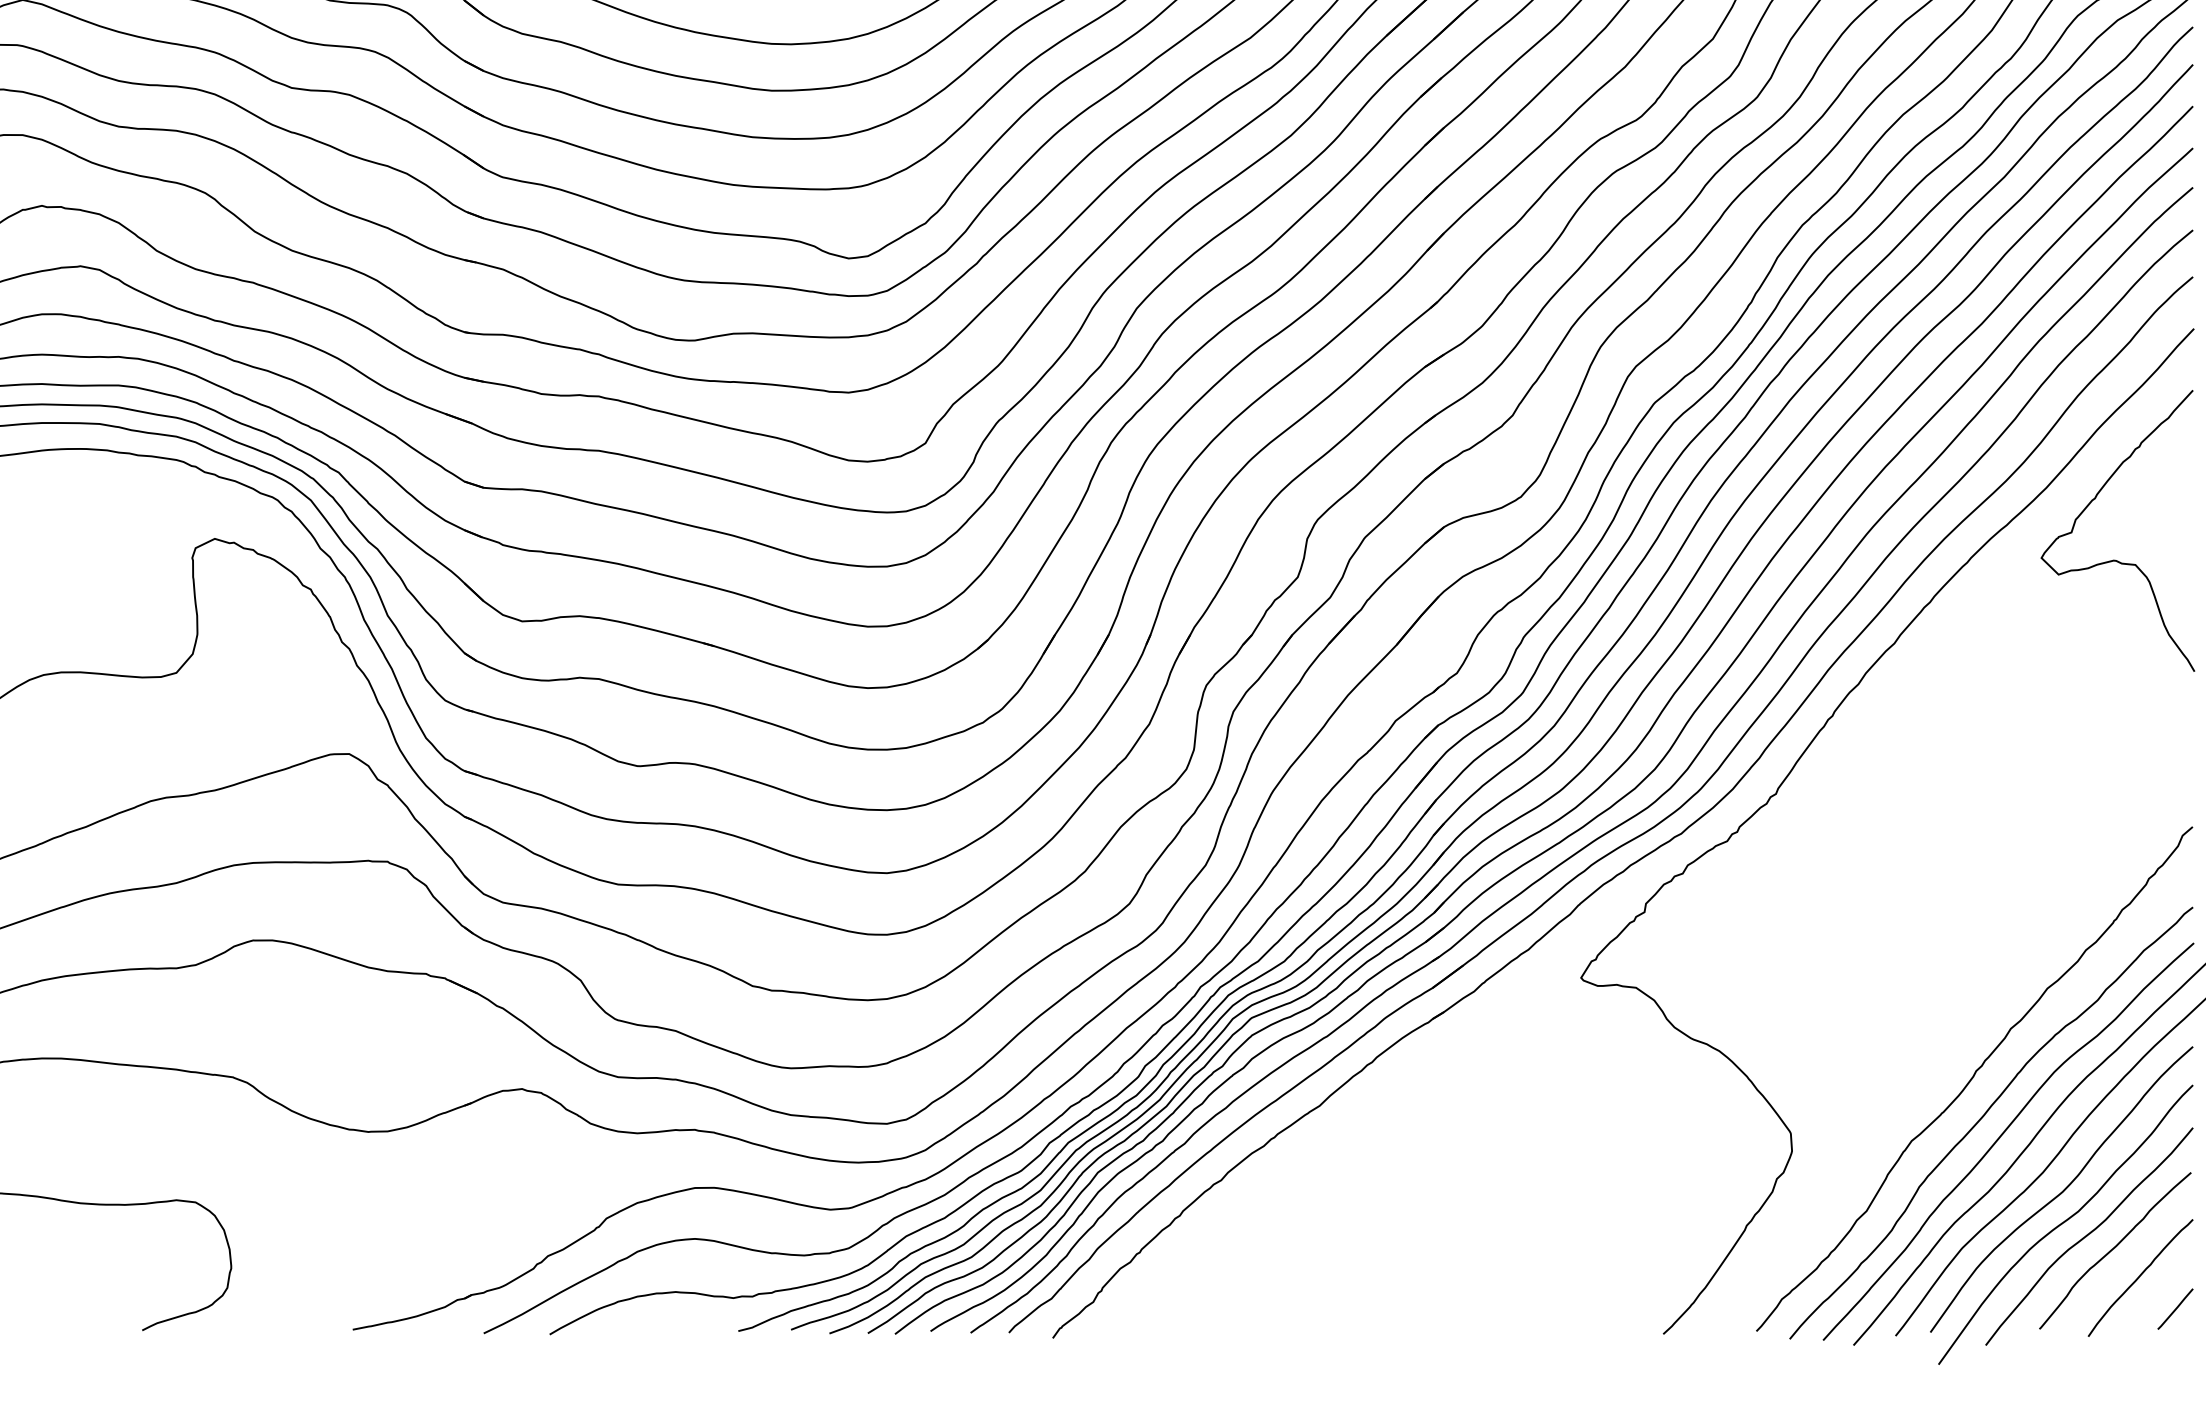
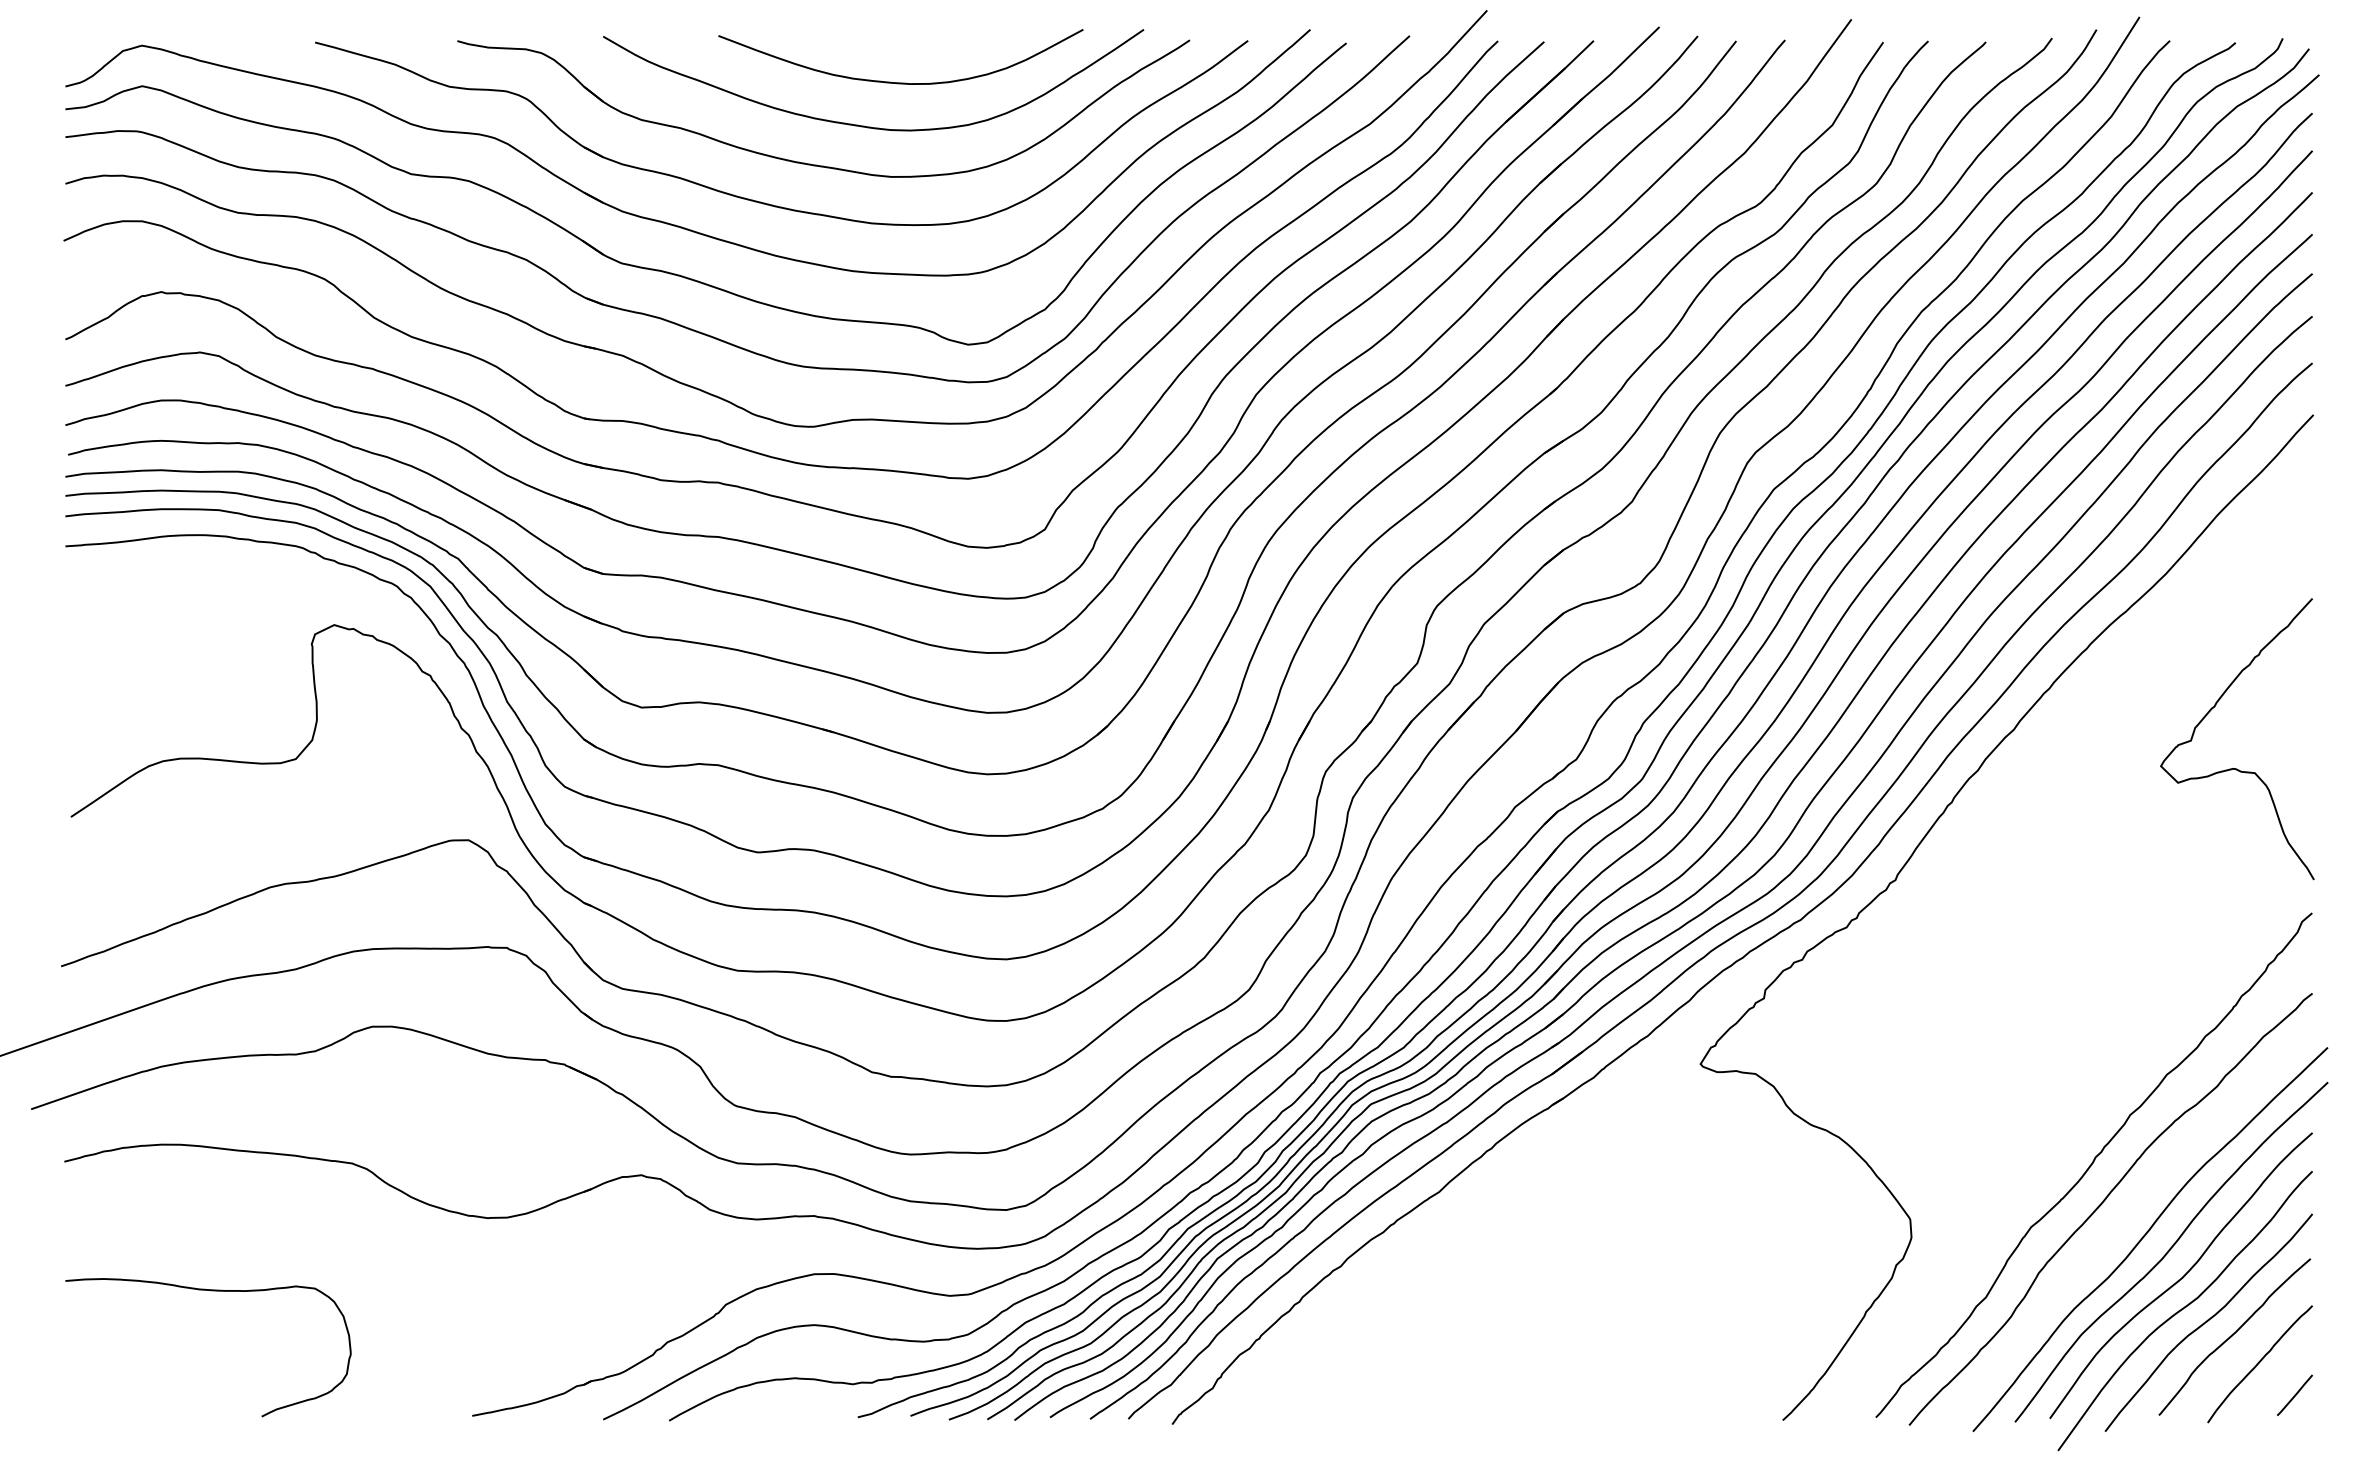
curve: (2118, 560) -> (2237, 768), moved
curve: (2003, 1135) -> (2122, 1221), removed

